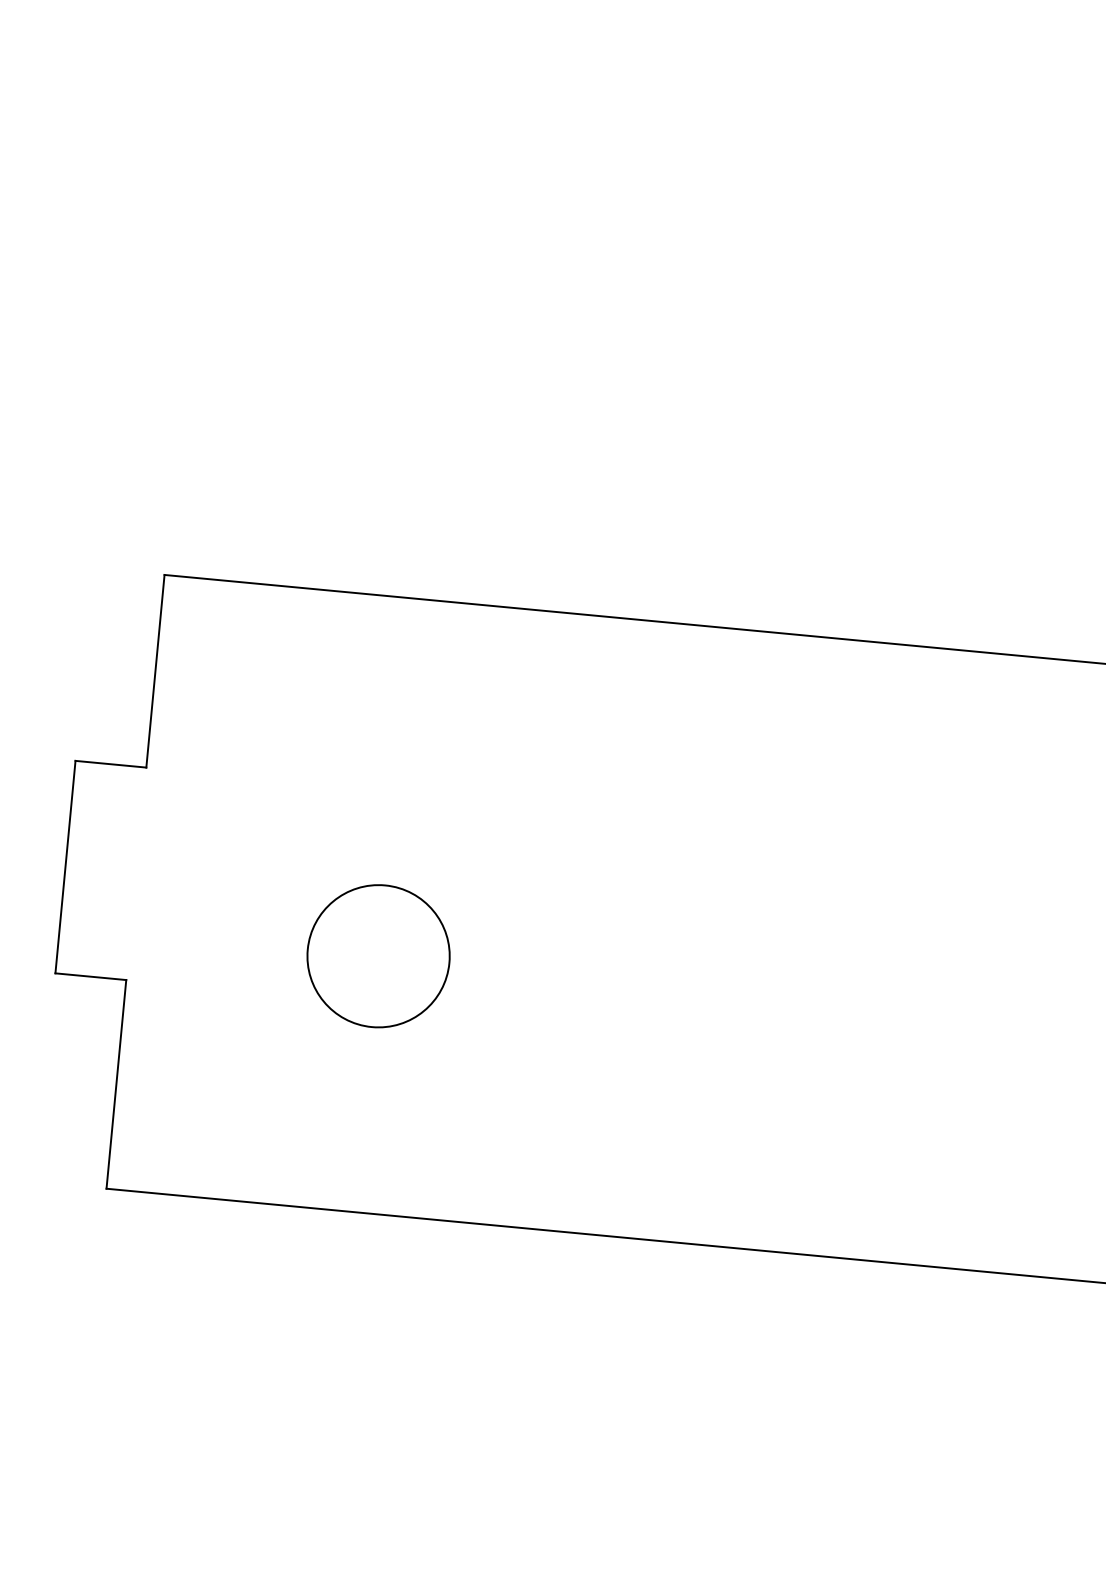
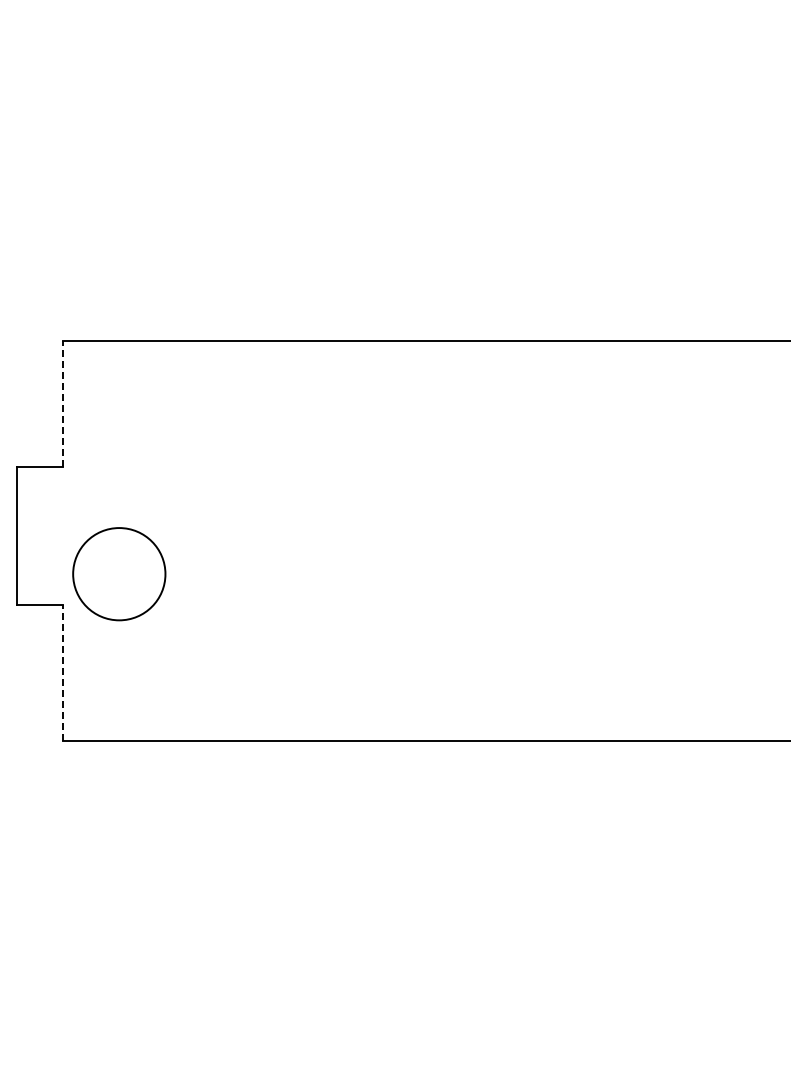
line: (155, 670) -> (62, 403), solid -> dashed
circle: (378, 956) -> (119, 574), moved
line: (116, 1083) -> (62, 672), solid -> dashed

